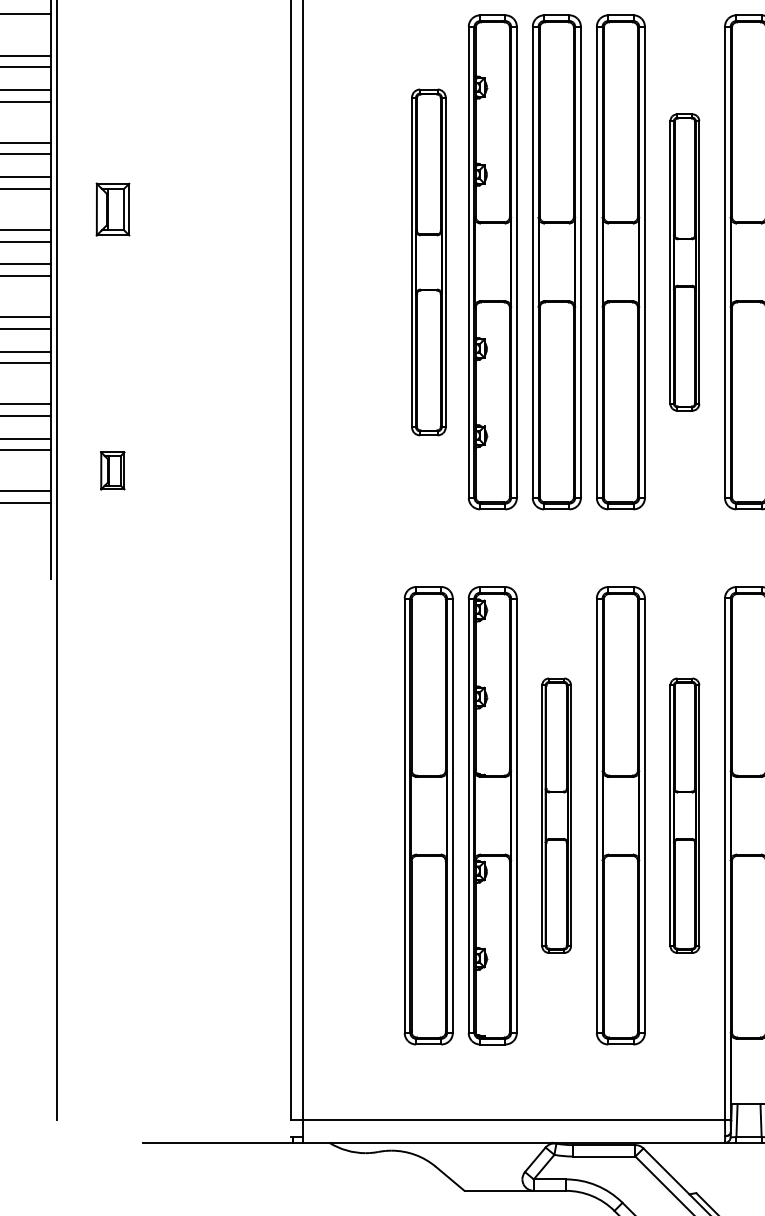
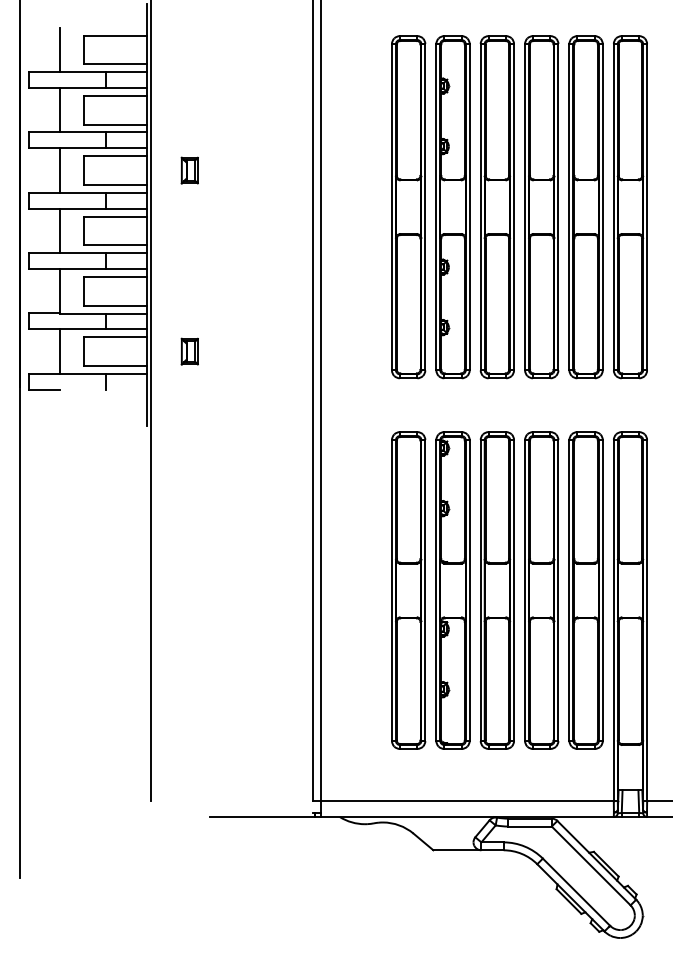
part: (112, 209) -> (189, 170), size x0.71
part: (428, 262) -> (408, 207), size x1.43
part: (684, 262) -> (585, 207), size x1.67
part: (555, 815) -> (496, 590), size x1.67
part: (684, 815) -> (585, 590), size x1.67

